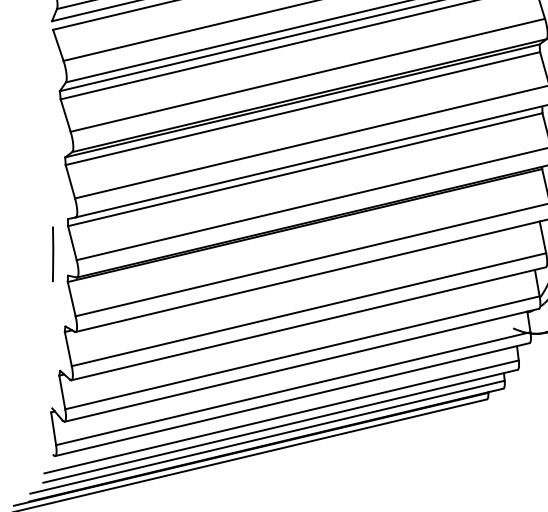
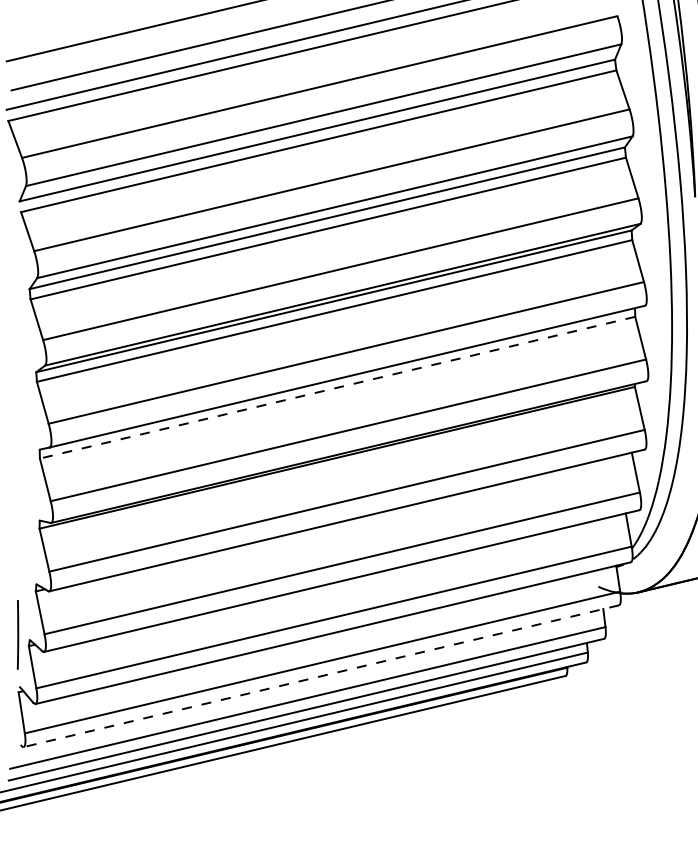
line: (305, 169) -> (337, 387), solid -> dashed
line: (52, 254) -> (17, 634), moved
line: (292, 399) -> (321, 676), solid -> dashed

